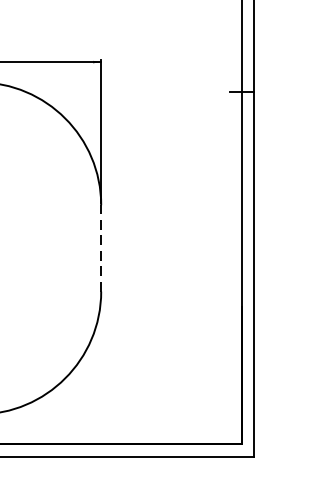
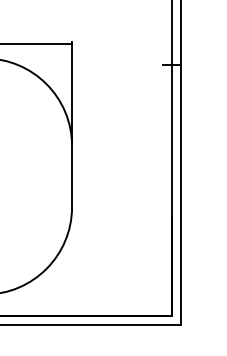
line: (101, 248) -> (72, 176), dashed -> solid

